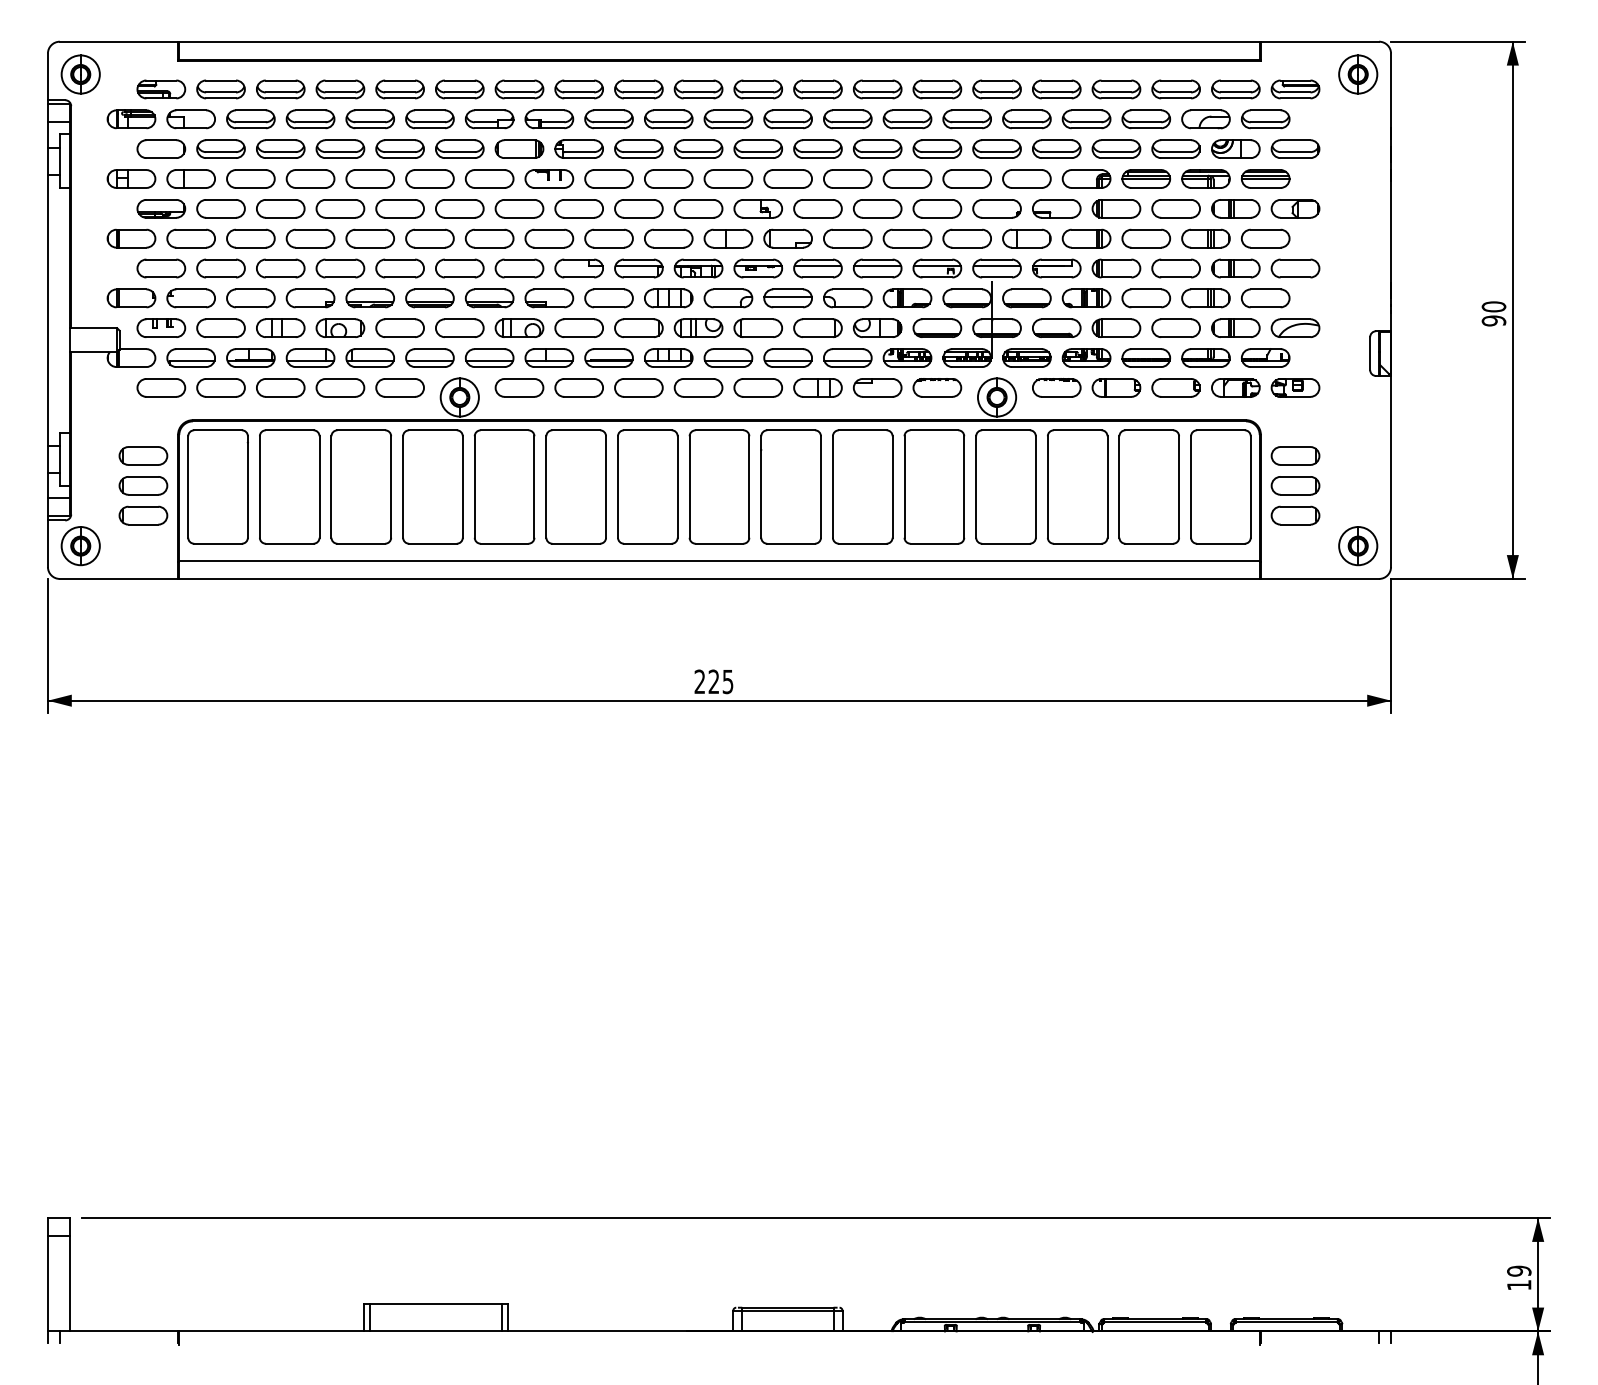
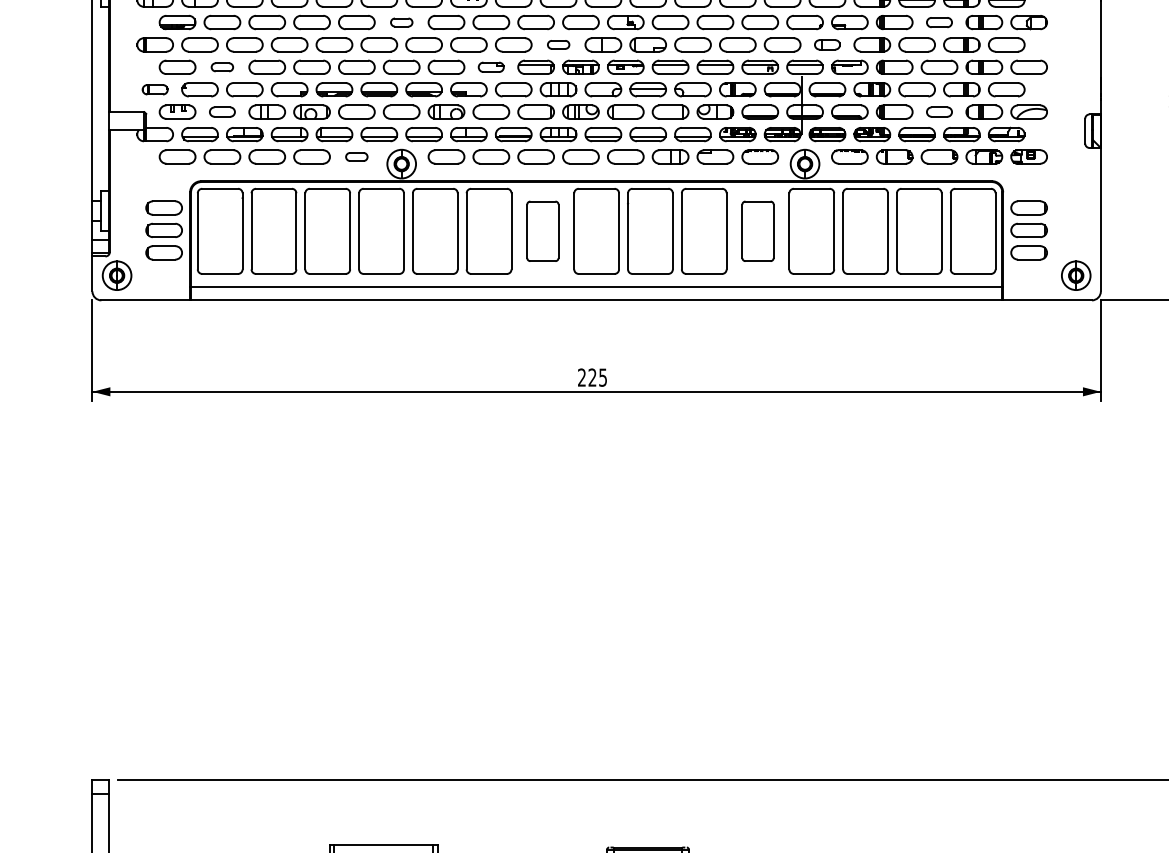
part: (459, 208) -> (401, 22), size x0.6
part: (1175, 208) -> (939, 22), size x0.7
part: (668, 238) -> (558, 44), size x0.6
part: (1026, 238) -> (827, 44), size x0.7
part: (220, 268) -> (222, 67), size x0.6
part: (578, 268) -> (490, 67), size x0.7
part: (131, 298) -> (155, 89), size x0.7
part: (220, 327) -> (222, 111), size x0.7
part: (1175, 327) -> (939, 111), size x0.7
part: (399, 387) -> (356, 156), size x0.6
part: (647, 486) -> (542, 230), size x0.7
part: (934, 486) -> (758, 230), size x0.7

